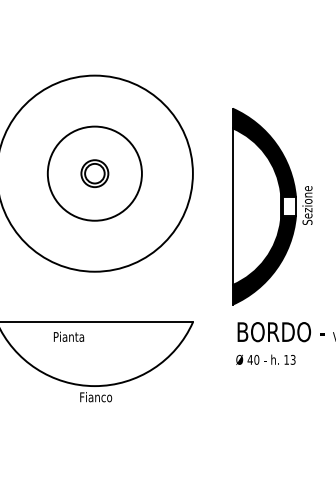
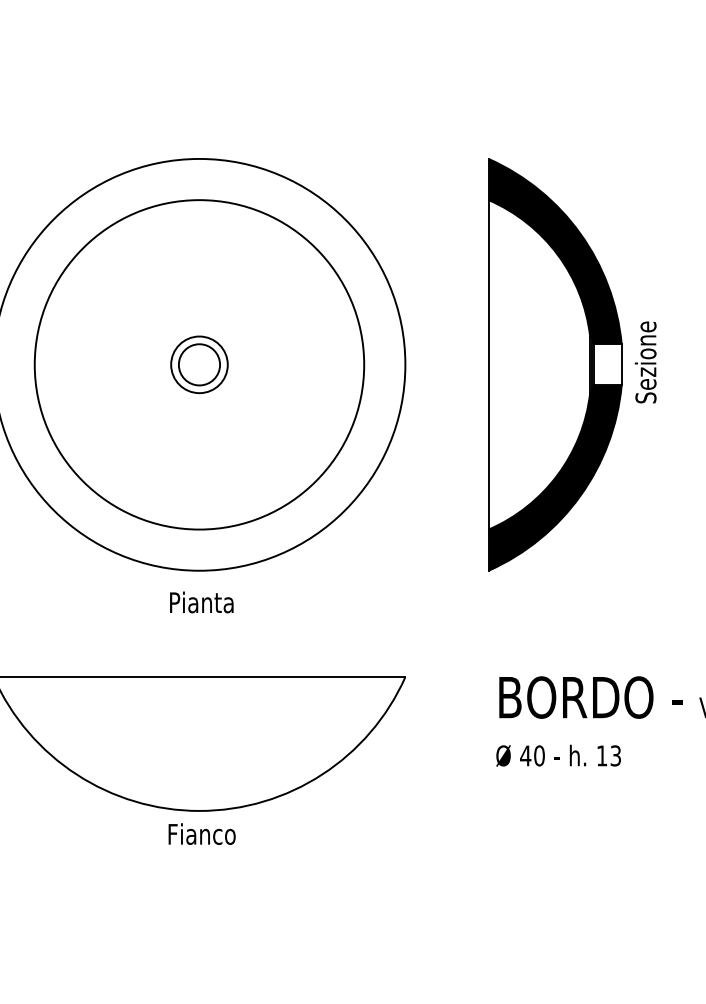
circle: (94, 173) -> (198, 364), size x1.67
part: (272, 206) -> (572, 364), moved
text: (68, 336) -> (200, 601), moved

